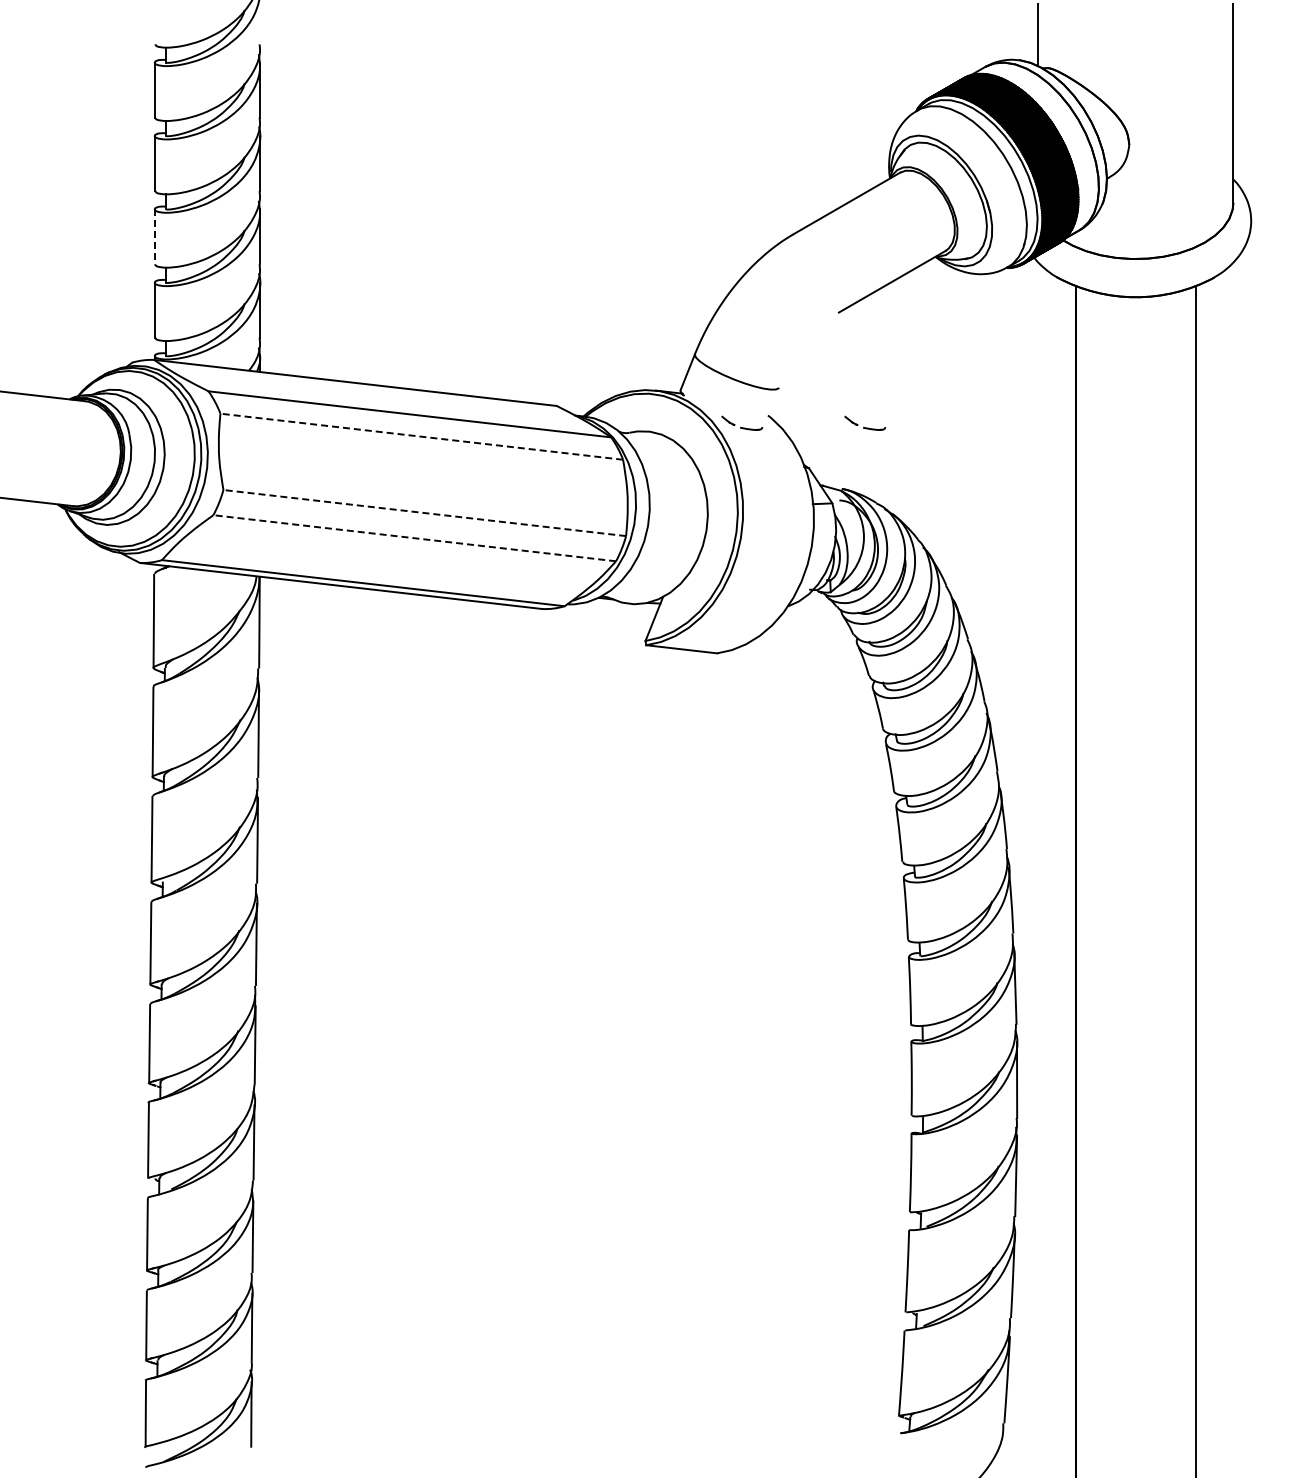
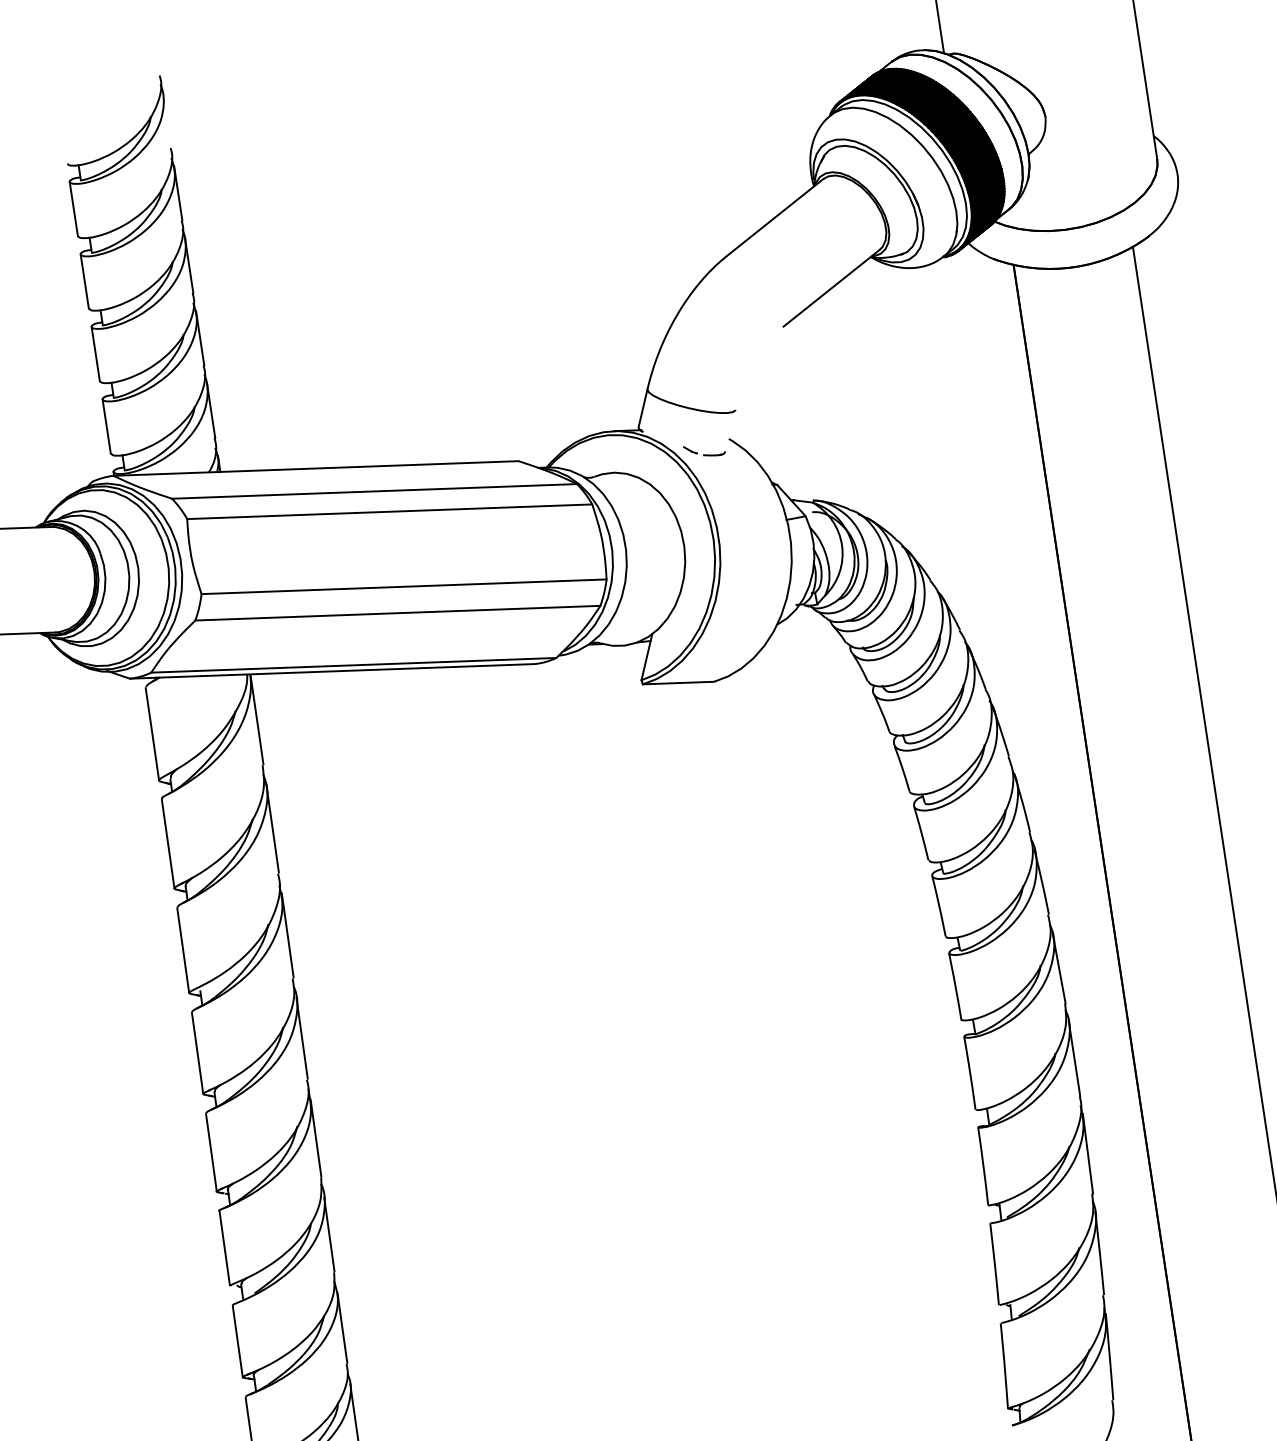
line: (154, 237) -> (95, 354), dashed -> solid
part: (865, 422) -> (826, 431), removed
line: (421, 436) -> (389, 511), dashed -> solid
line: (424, 513) -> (403, 587), dashed -> solid
line: (414, 538) -> (397, 613), dashed -> solid

